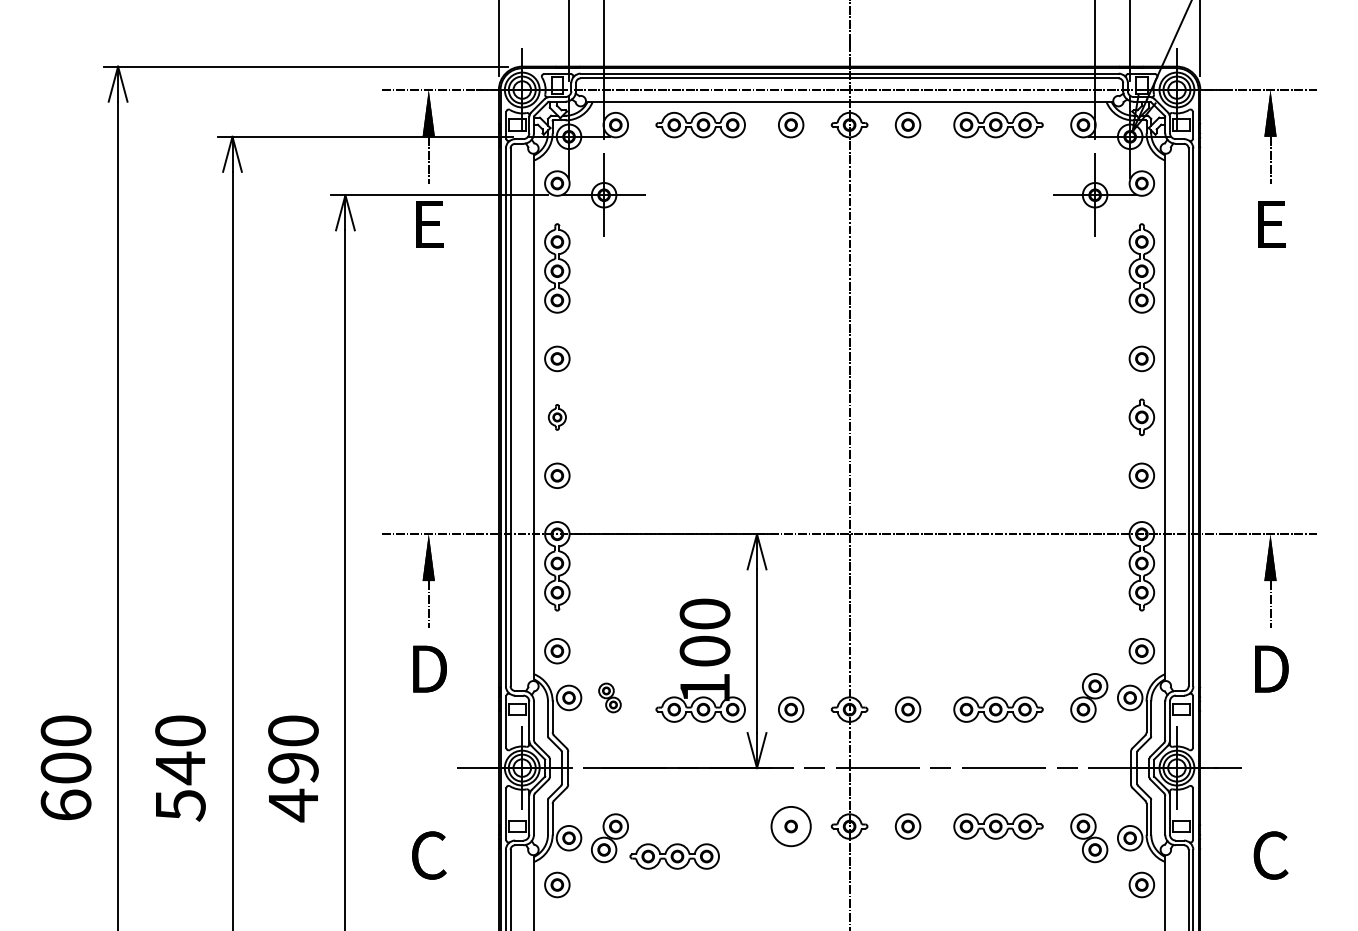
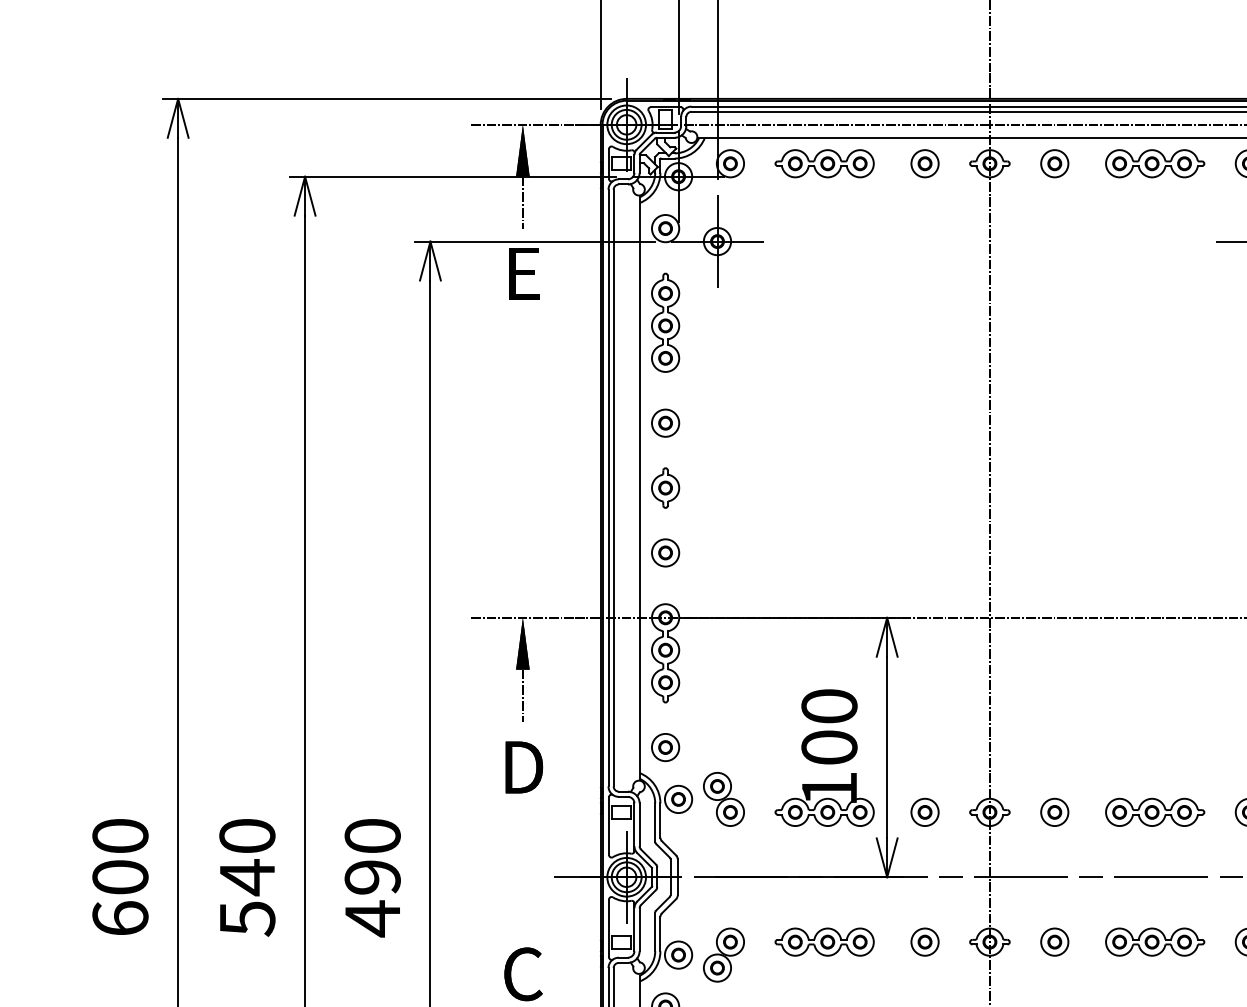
part: (557, 417) -> (665, 488), size x1.43
part: (609, 697) -> (723, 798), size x1.67
circle: (790, 826) -> (924, 942), size x0.62
part: (674, 856) -> (824, 942), moved

